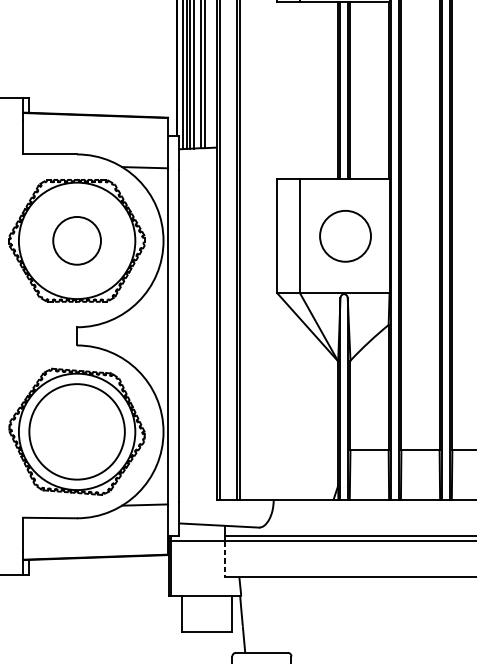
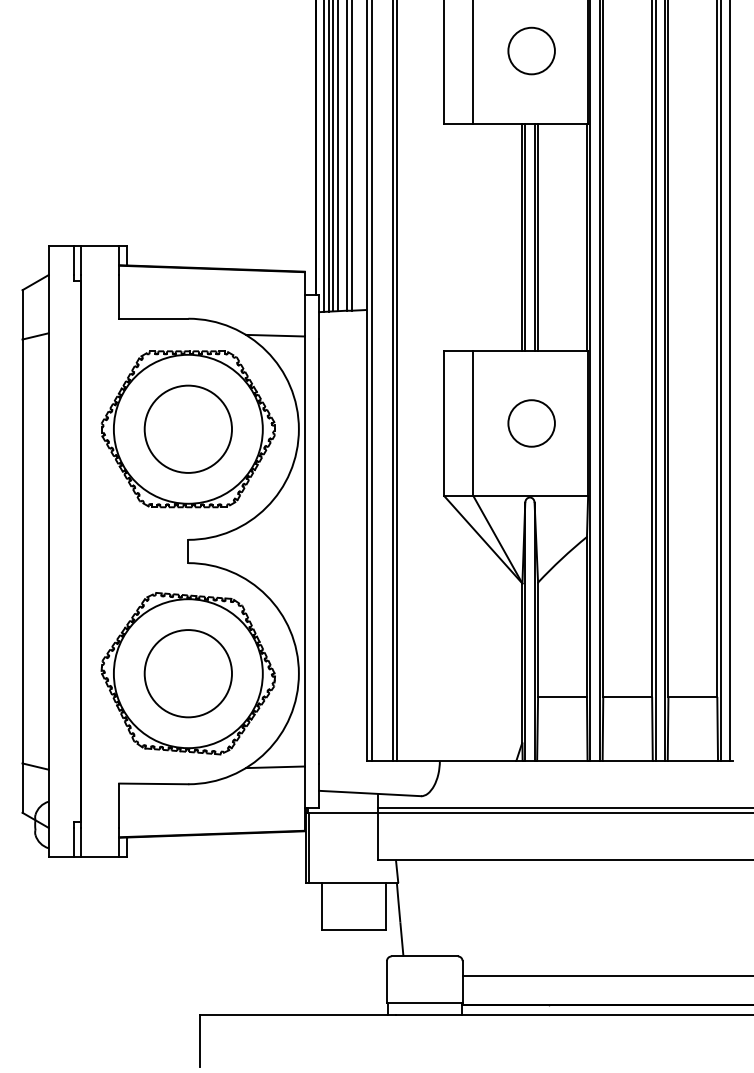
circle: (345, 236) -> (531, 423), size x0.71
circle: (77, 240) -> (188, 428), size x1.43
circle: (77, 431) -> (188, 673), size x0.71
line: (225, 559) -> (378, 837), dashed -> solid

